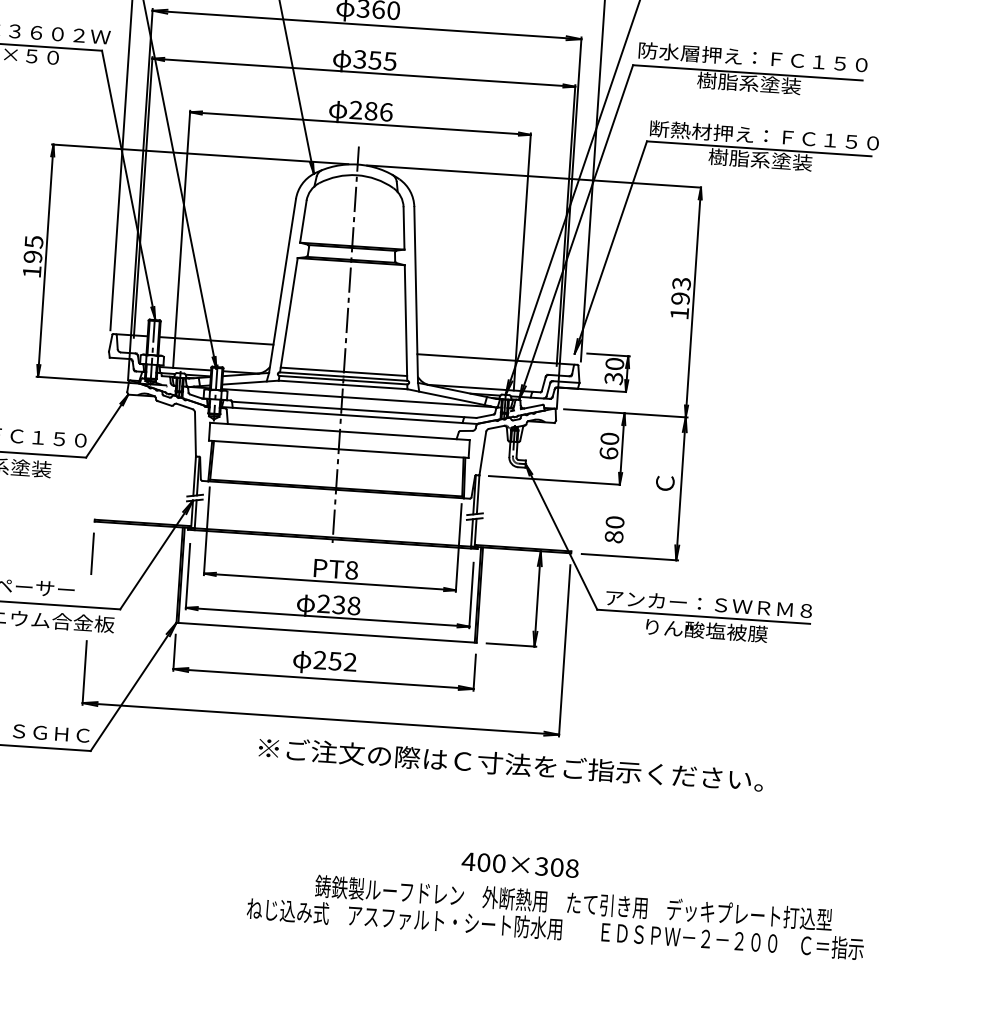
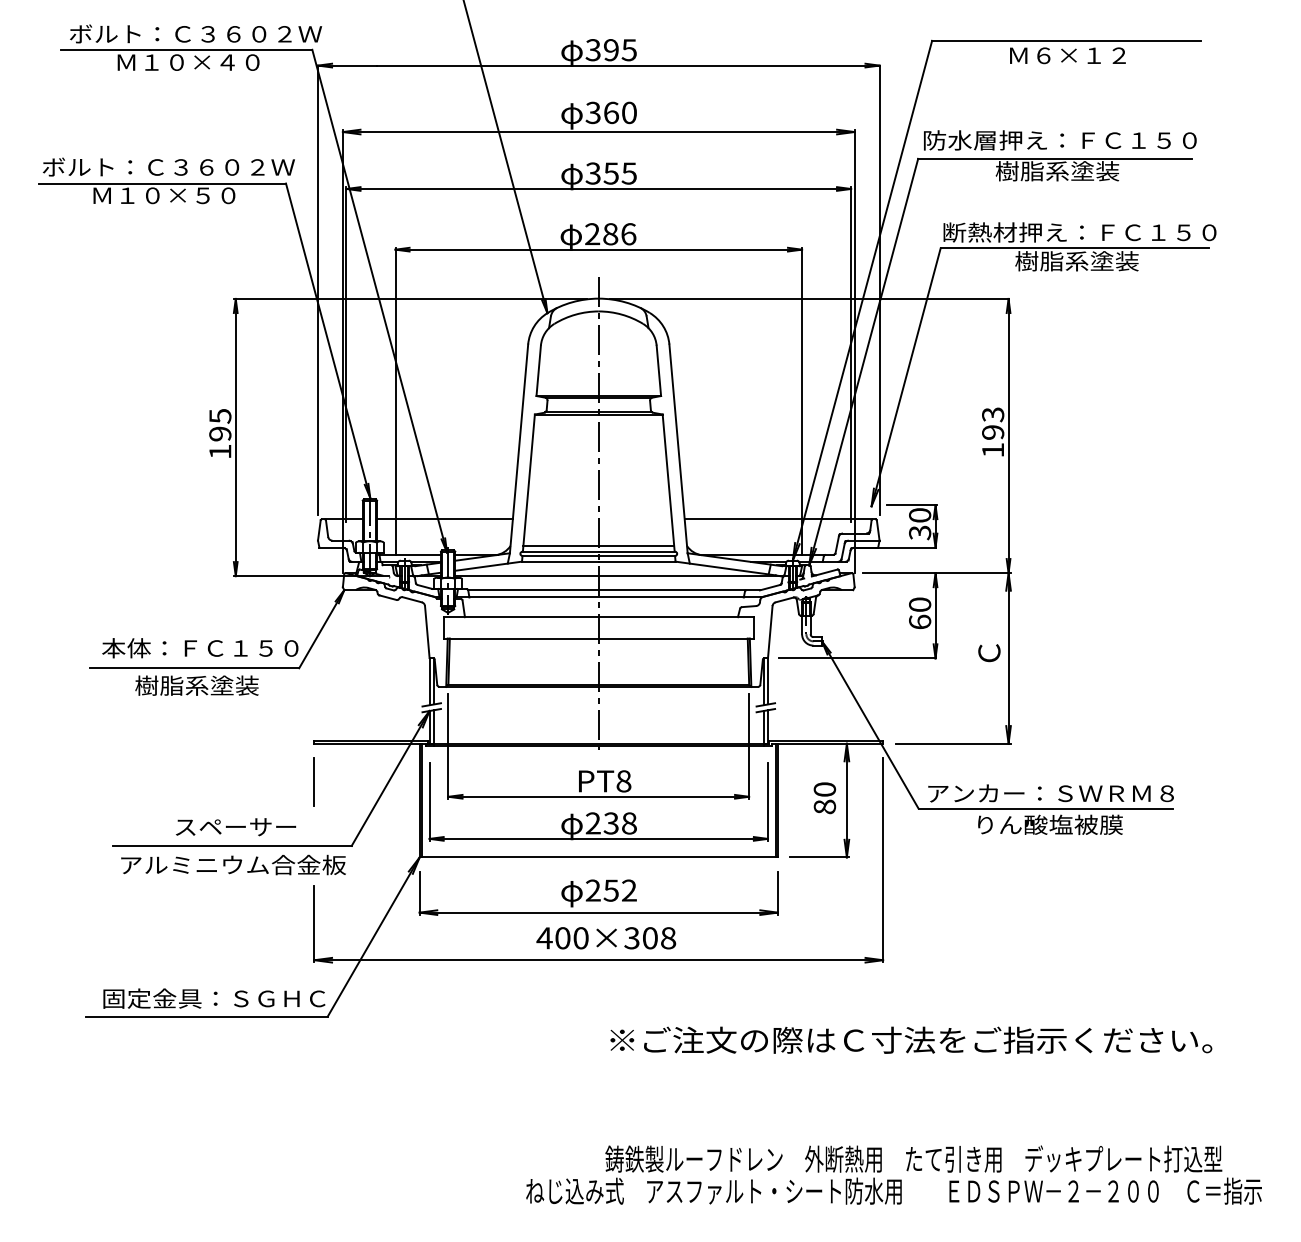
text: (614, 529) -> (824, 798), moved
text: (511, 763) -> (911, 1039), moved
text: (520, 865) -> (606, 938), moved

